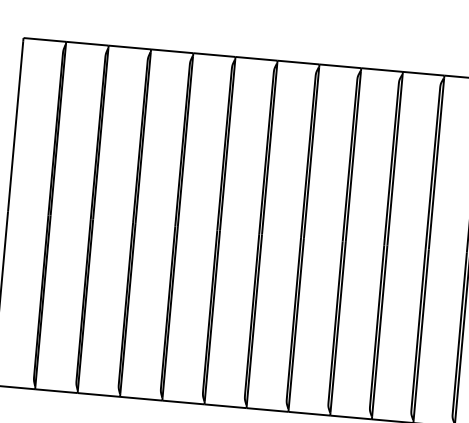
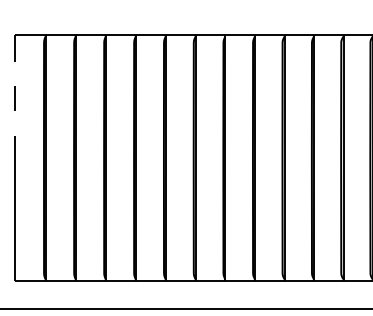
line: (15, 126) -> (15, 97), solid -> dashed

